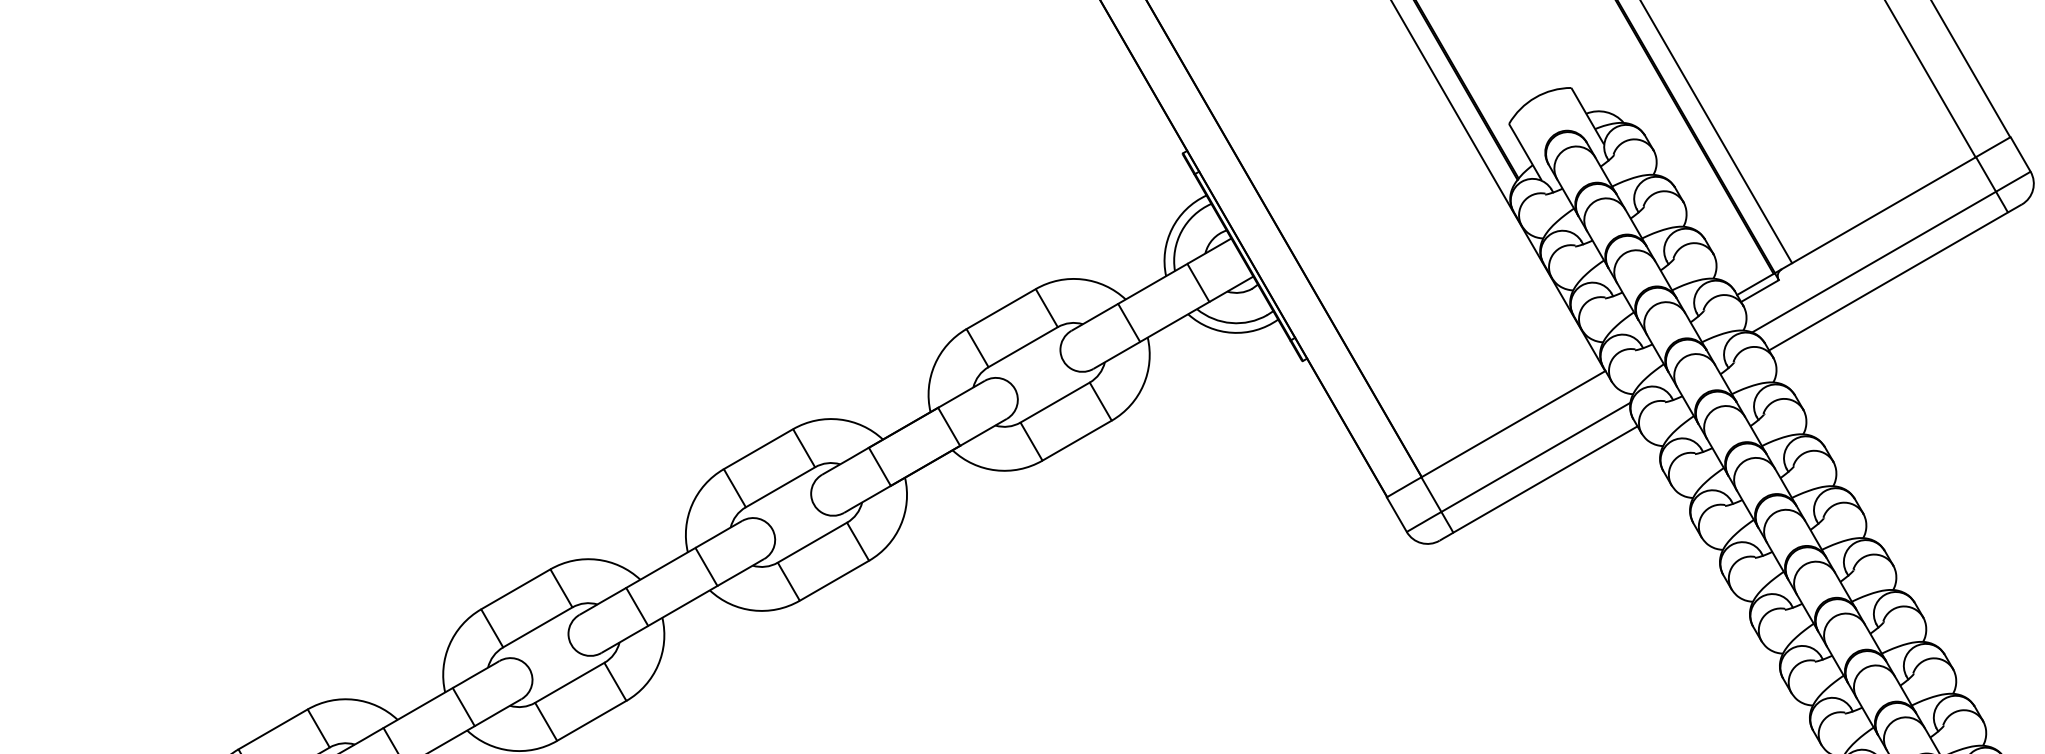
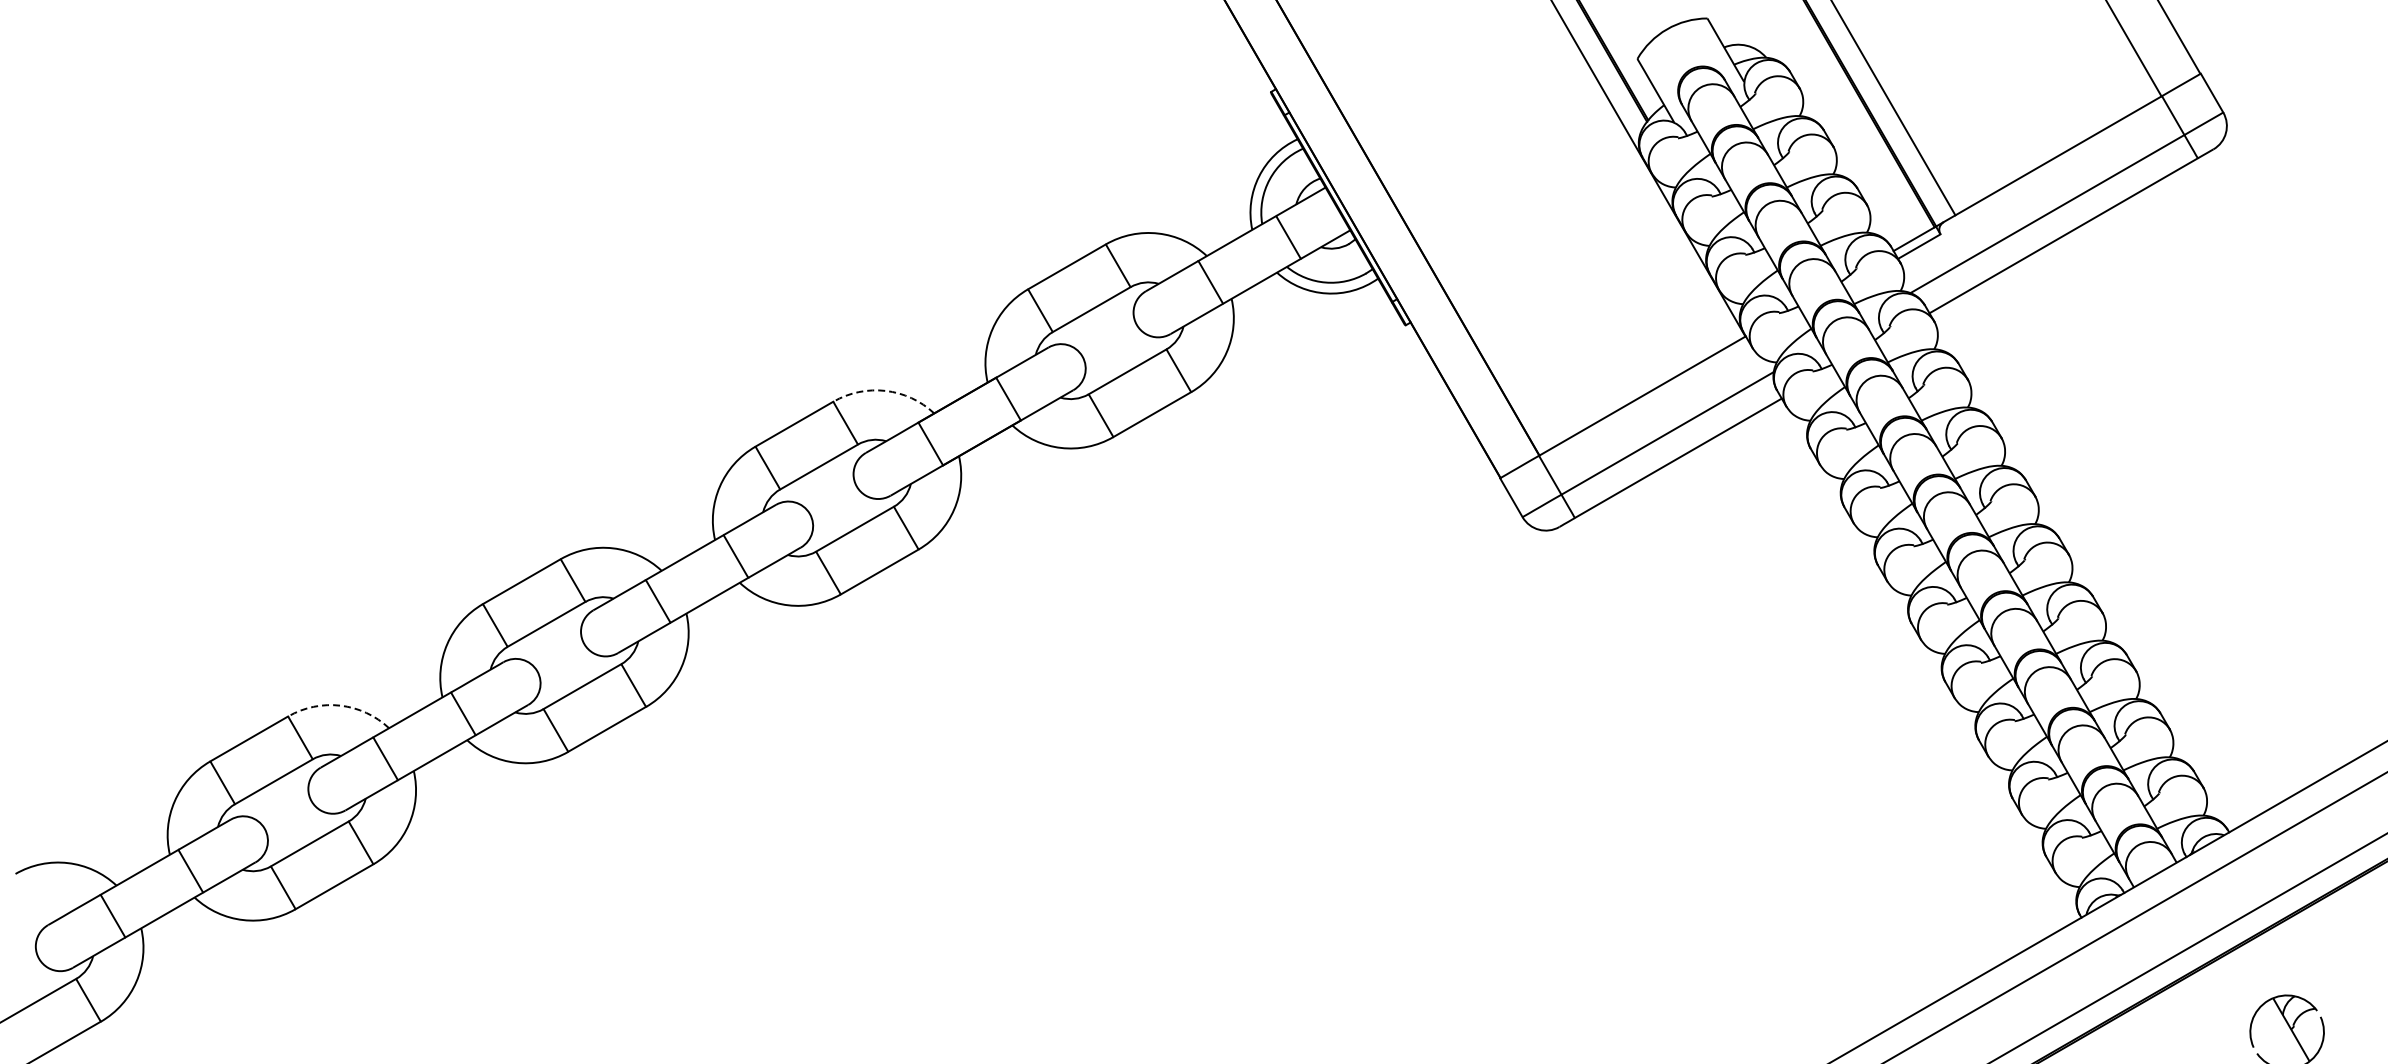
arc: (839, 419) -> (885, 390), solid -> dashed
arc: (354, 699) -> (340, 705), solid -> dashed

